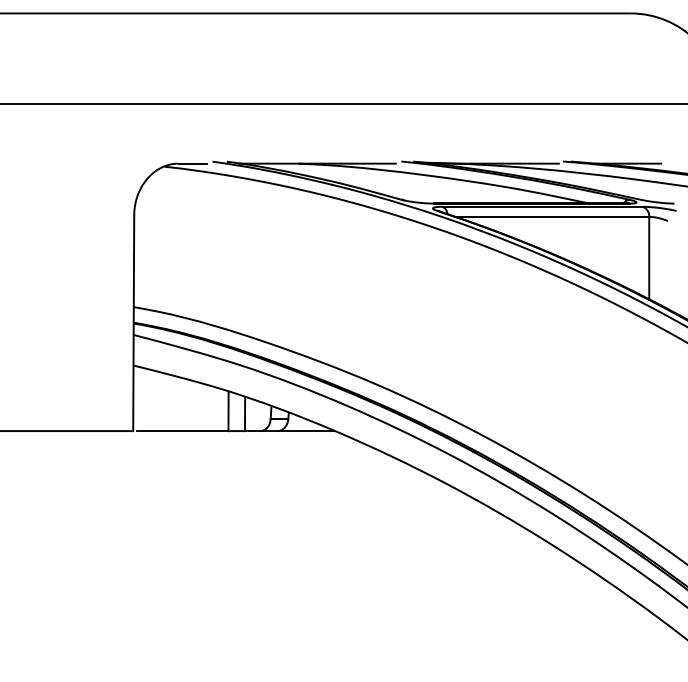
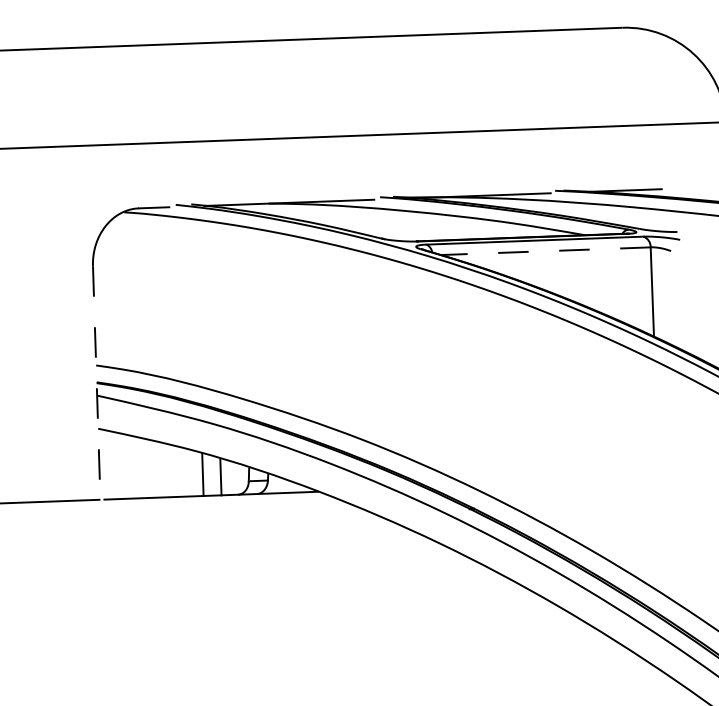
line: (552, 216) -> (545, 250), solid -> dashed
line: (133, 323) -> (96, 383), solid -> dashed

